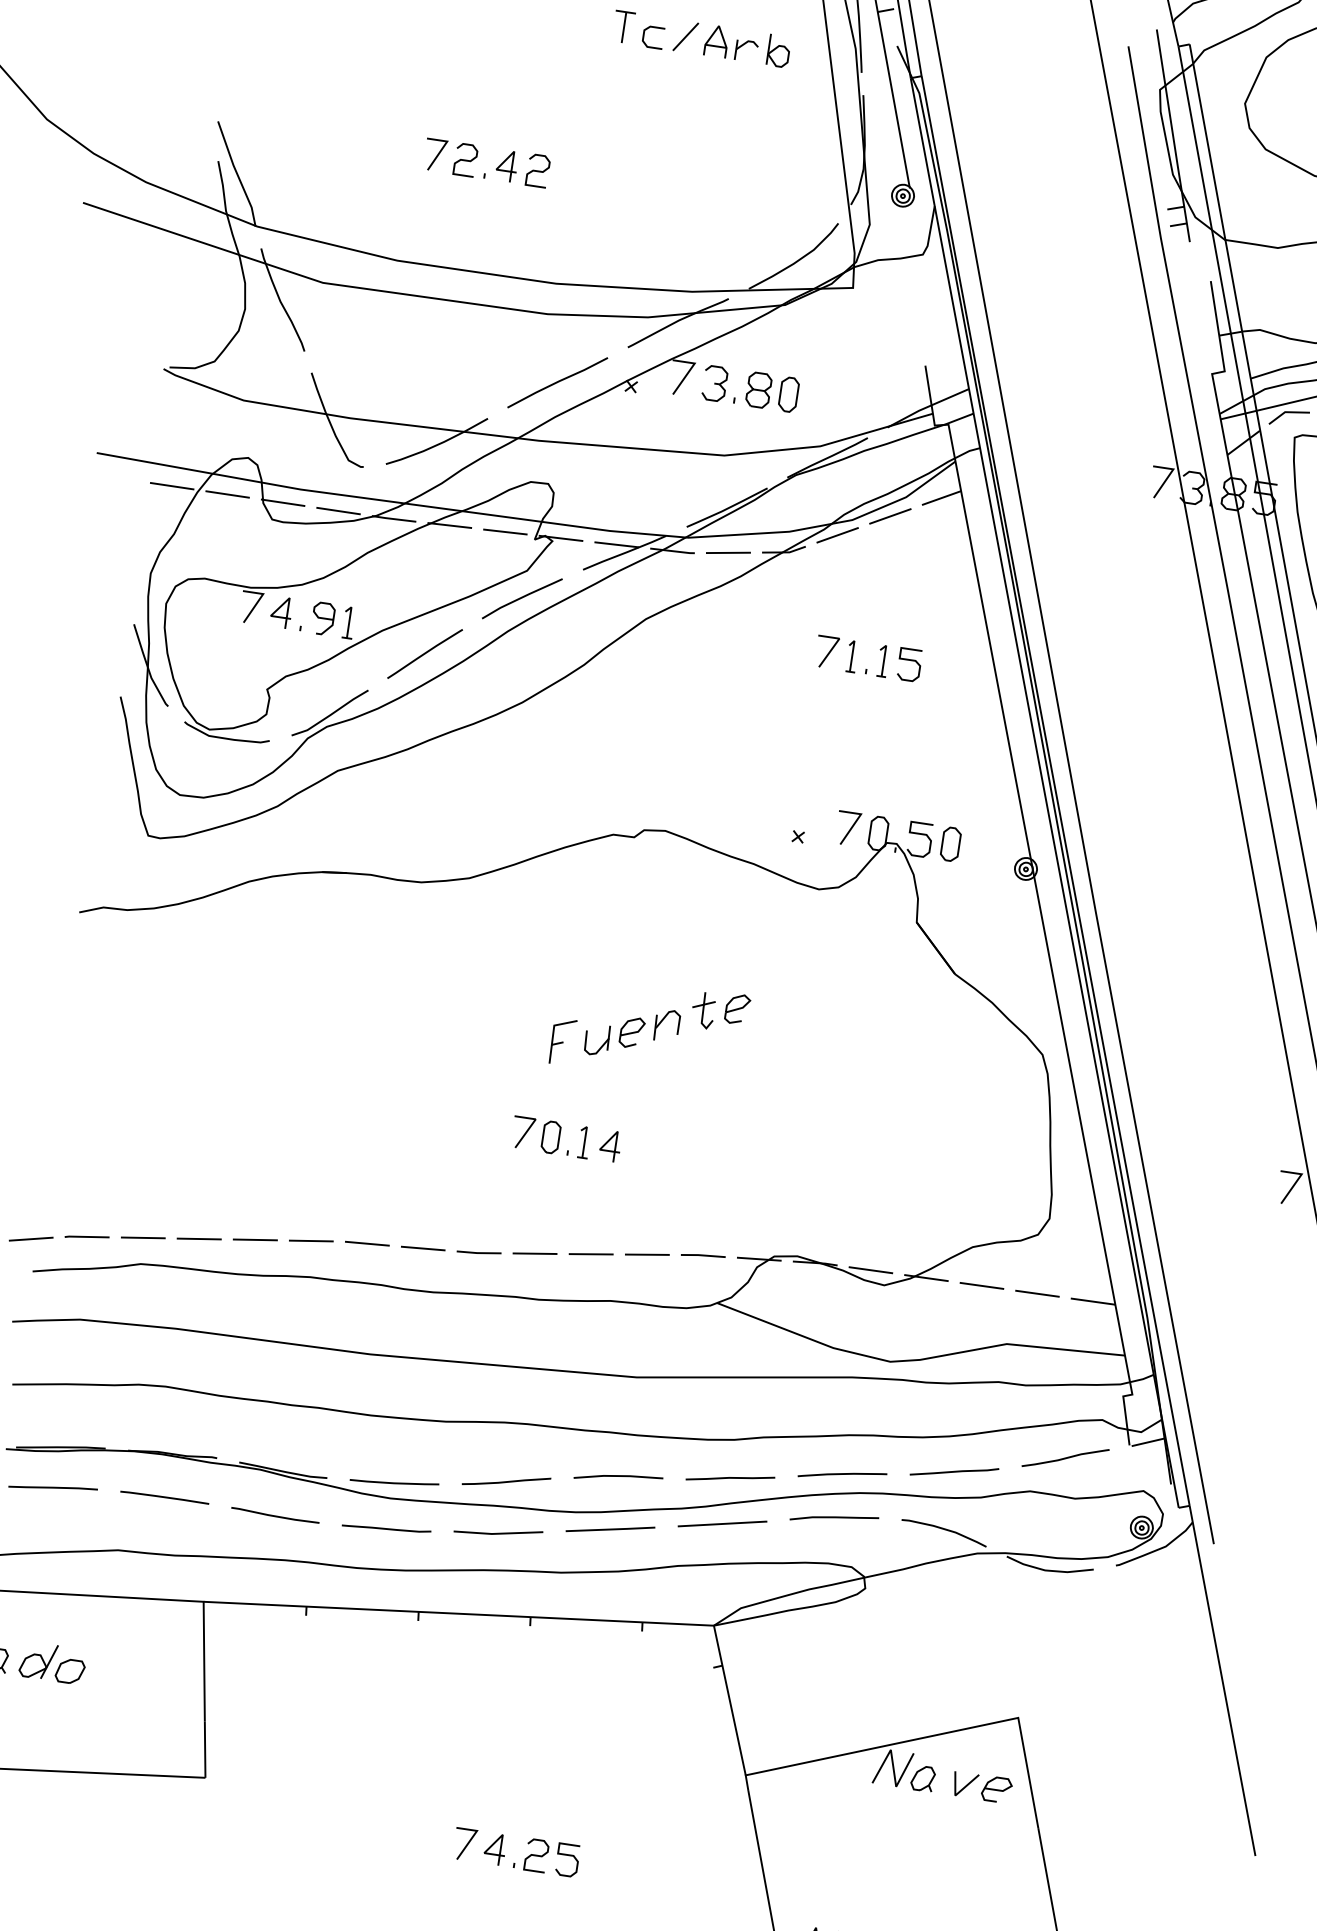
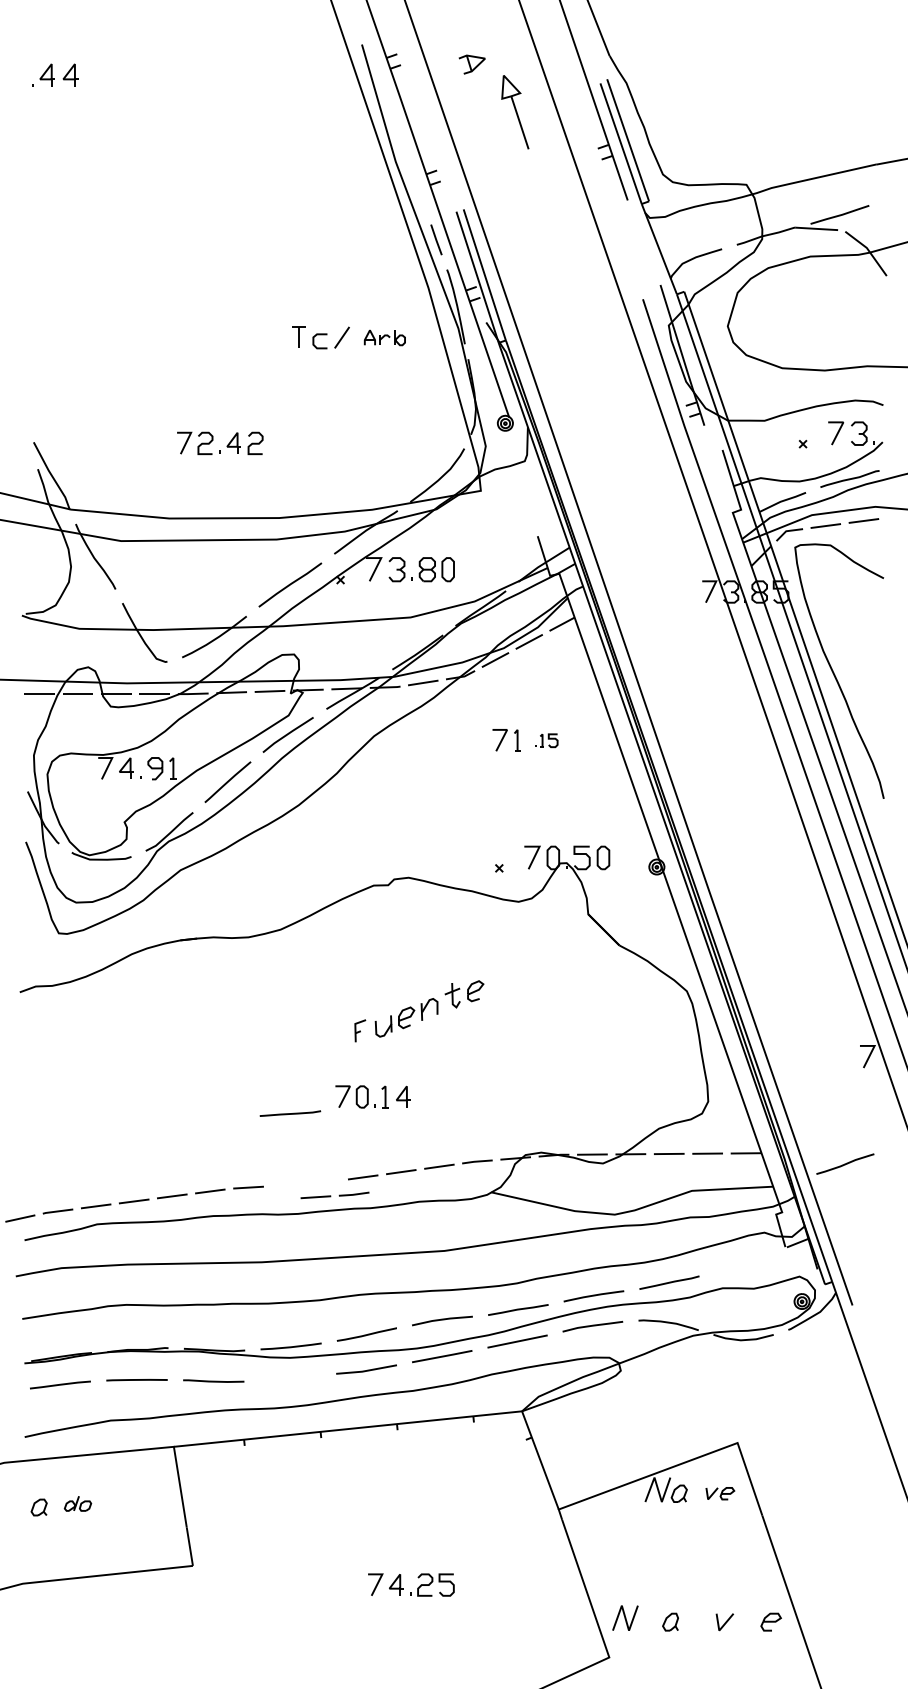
part: (747, 45) -> (384, 337), size x0.7
part: (893, 662) -> (546, 740), size x0.6
part: (562, 1041) -> (360, 1030), size x0.7
part: (450, 1250) -> (334, 1195), moved
line: (1065, 1457) -> (845, 1163), moved
line: (386, 1528) -> (290, 1113), moved
part: (52, 1662) -> (77, 1503), size x0.6
part: (982, 1787) -> (720, 1493), size x0.7

